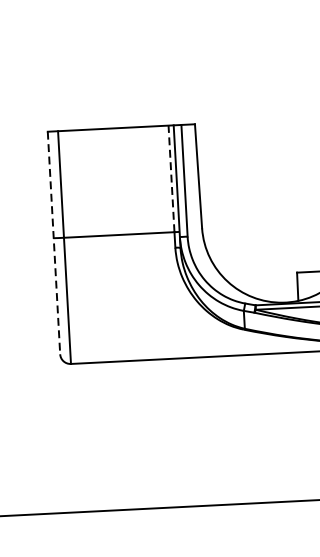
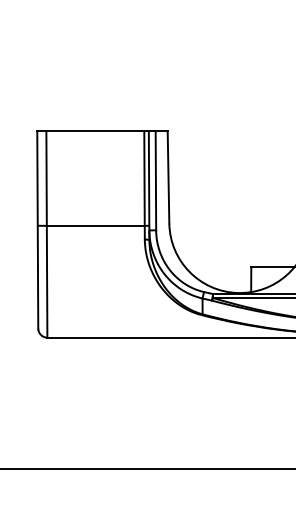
line: (171, 178) -> (144, 178), dashed -> solid
line: (53, 243) -> (37, 230), dashed -> solid

